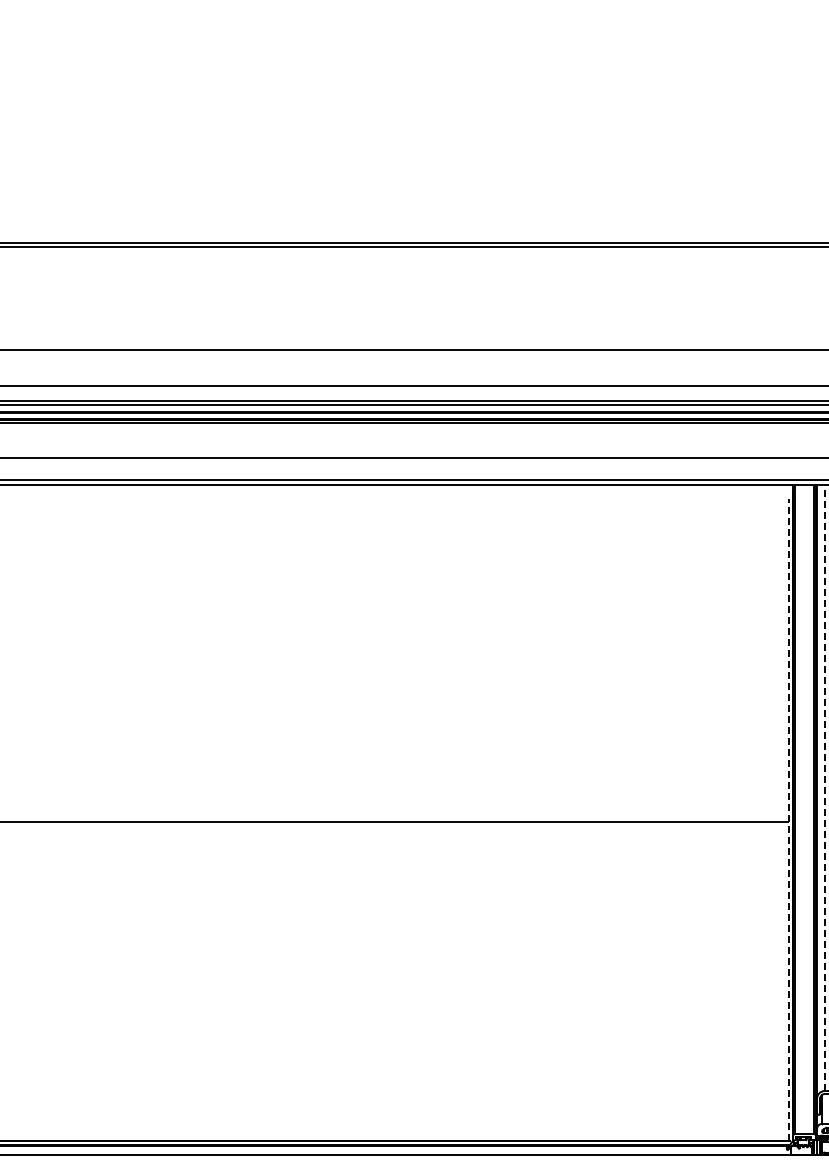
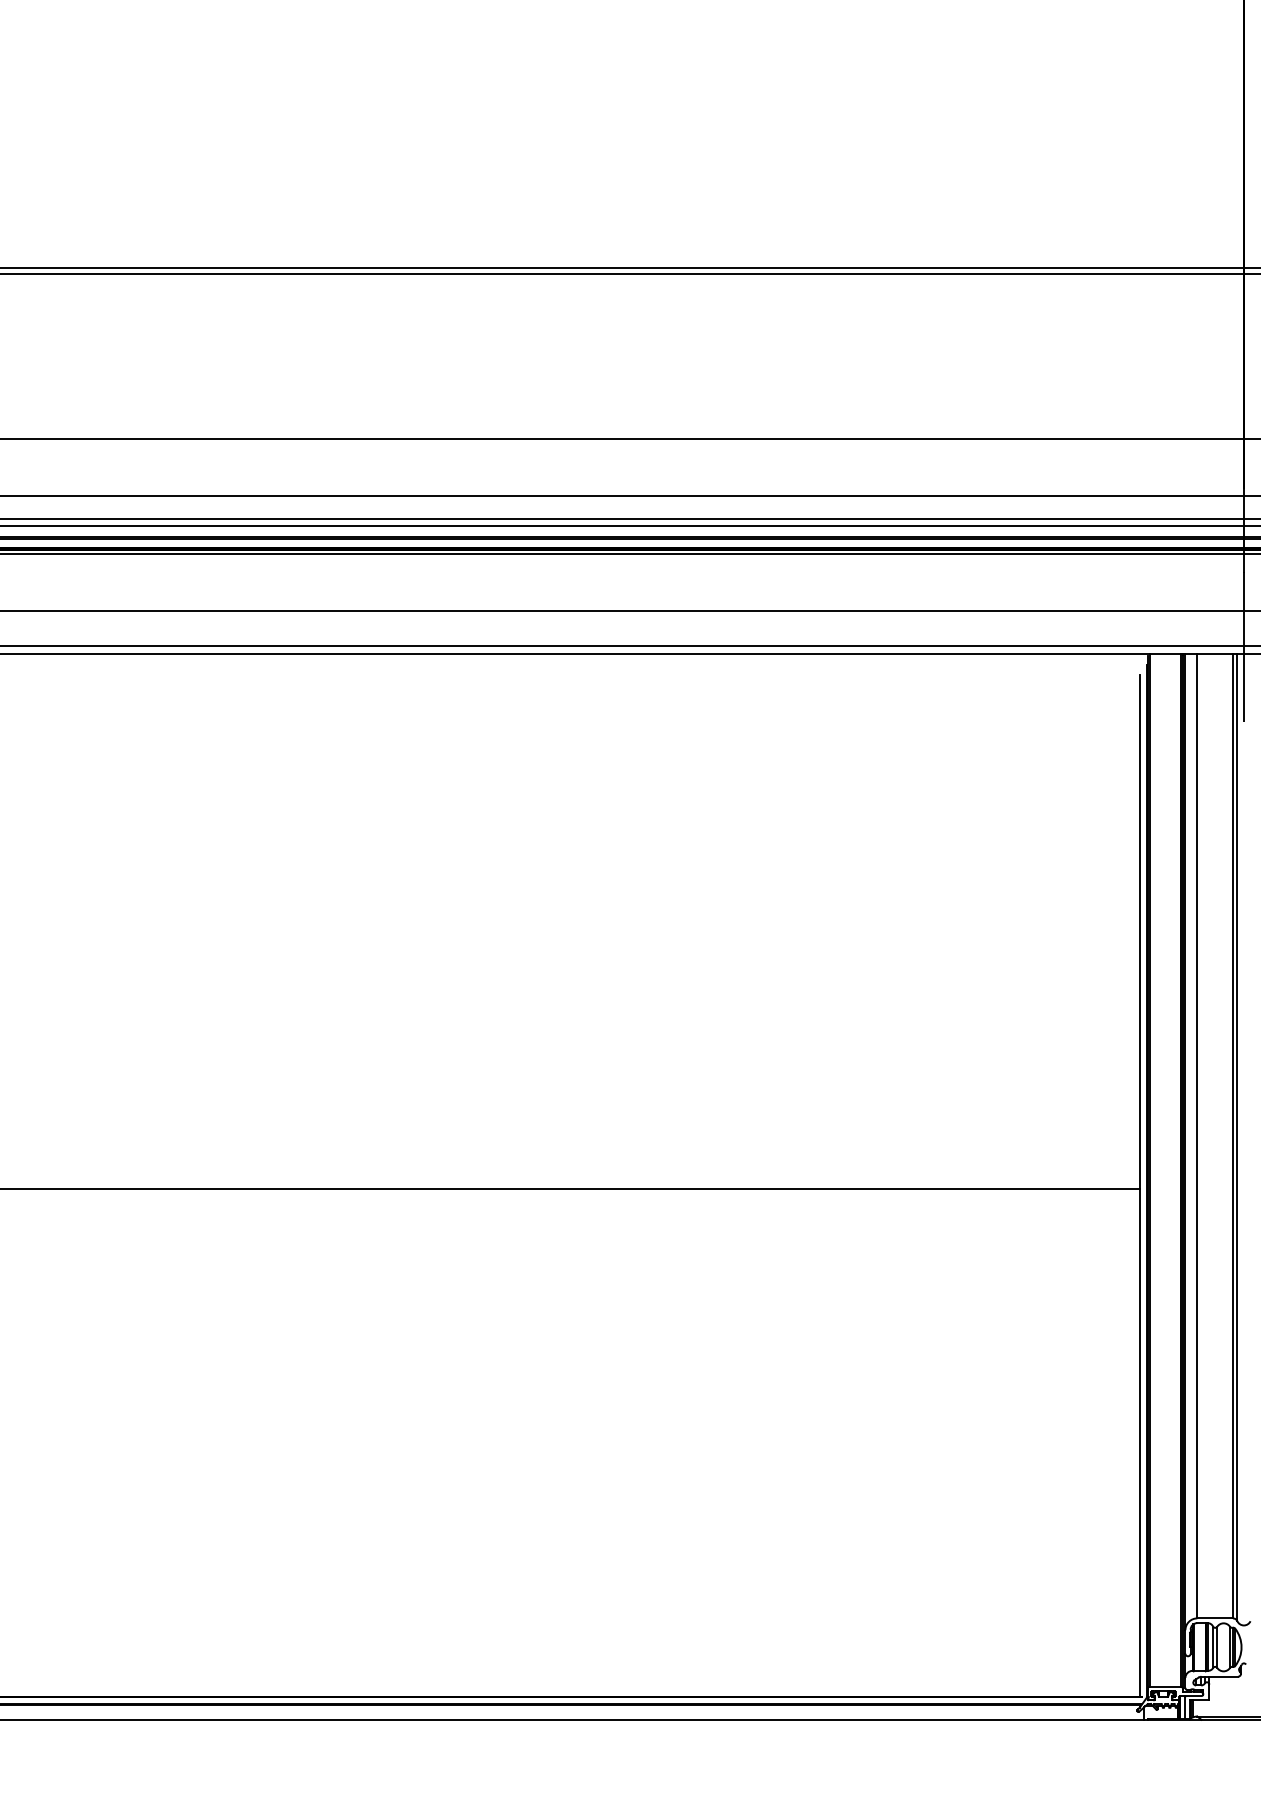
line: (824, 788) -> (1197, 1136), dashed -> solid
line: (788, 819) -> (1139, 1185), dashed -> solid

